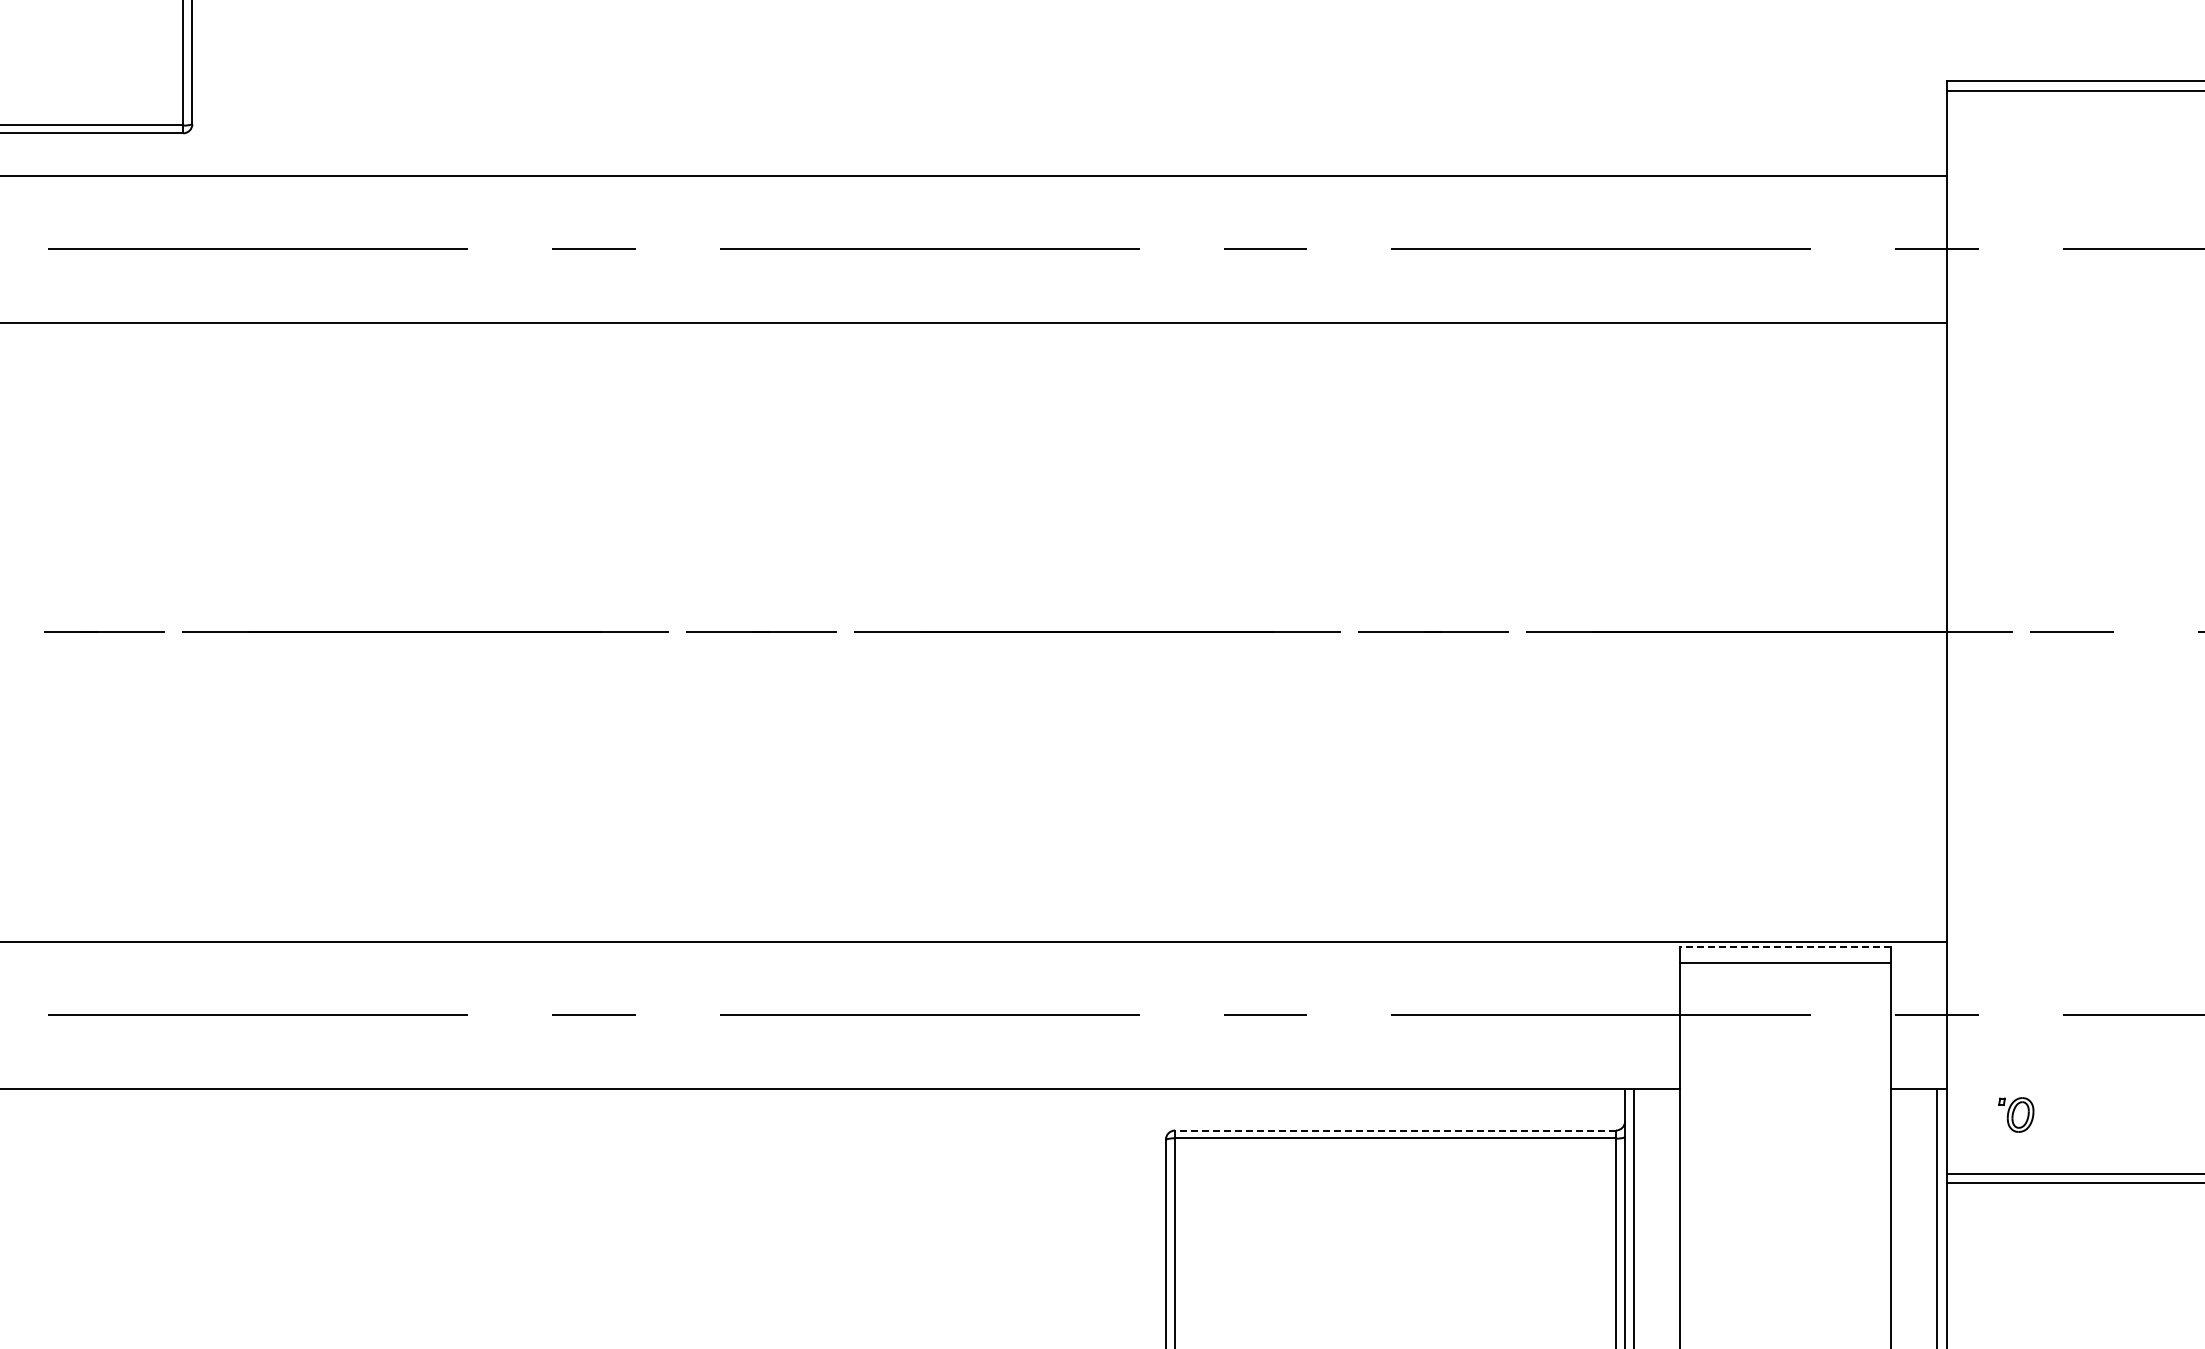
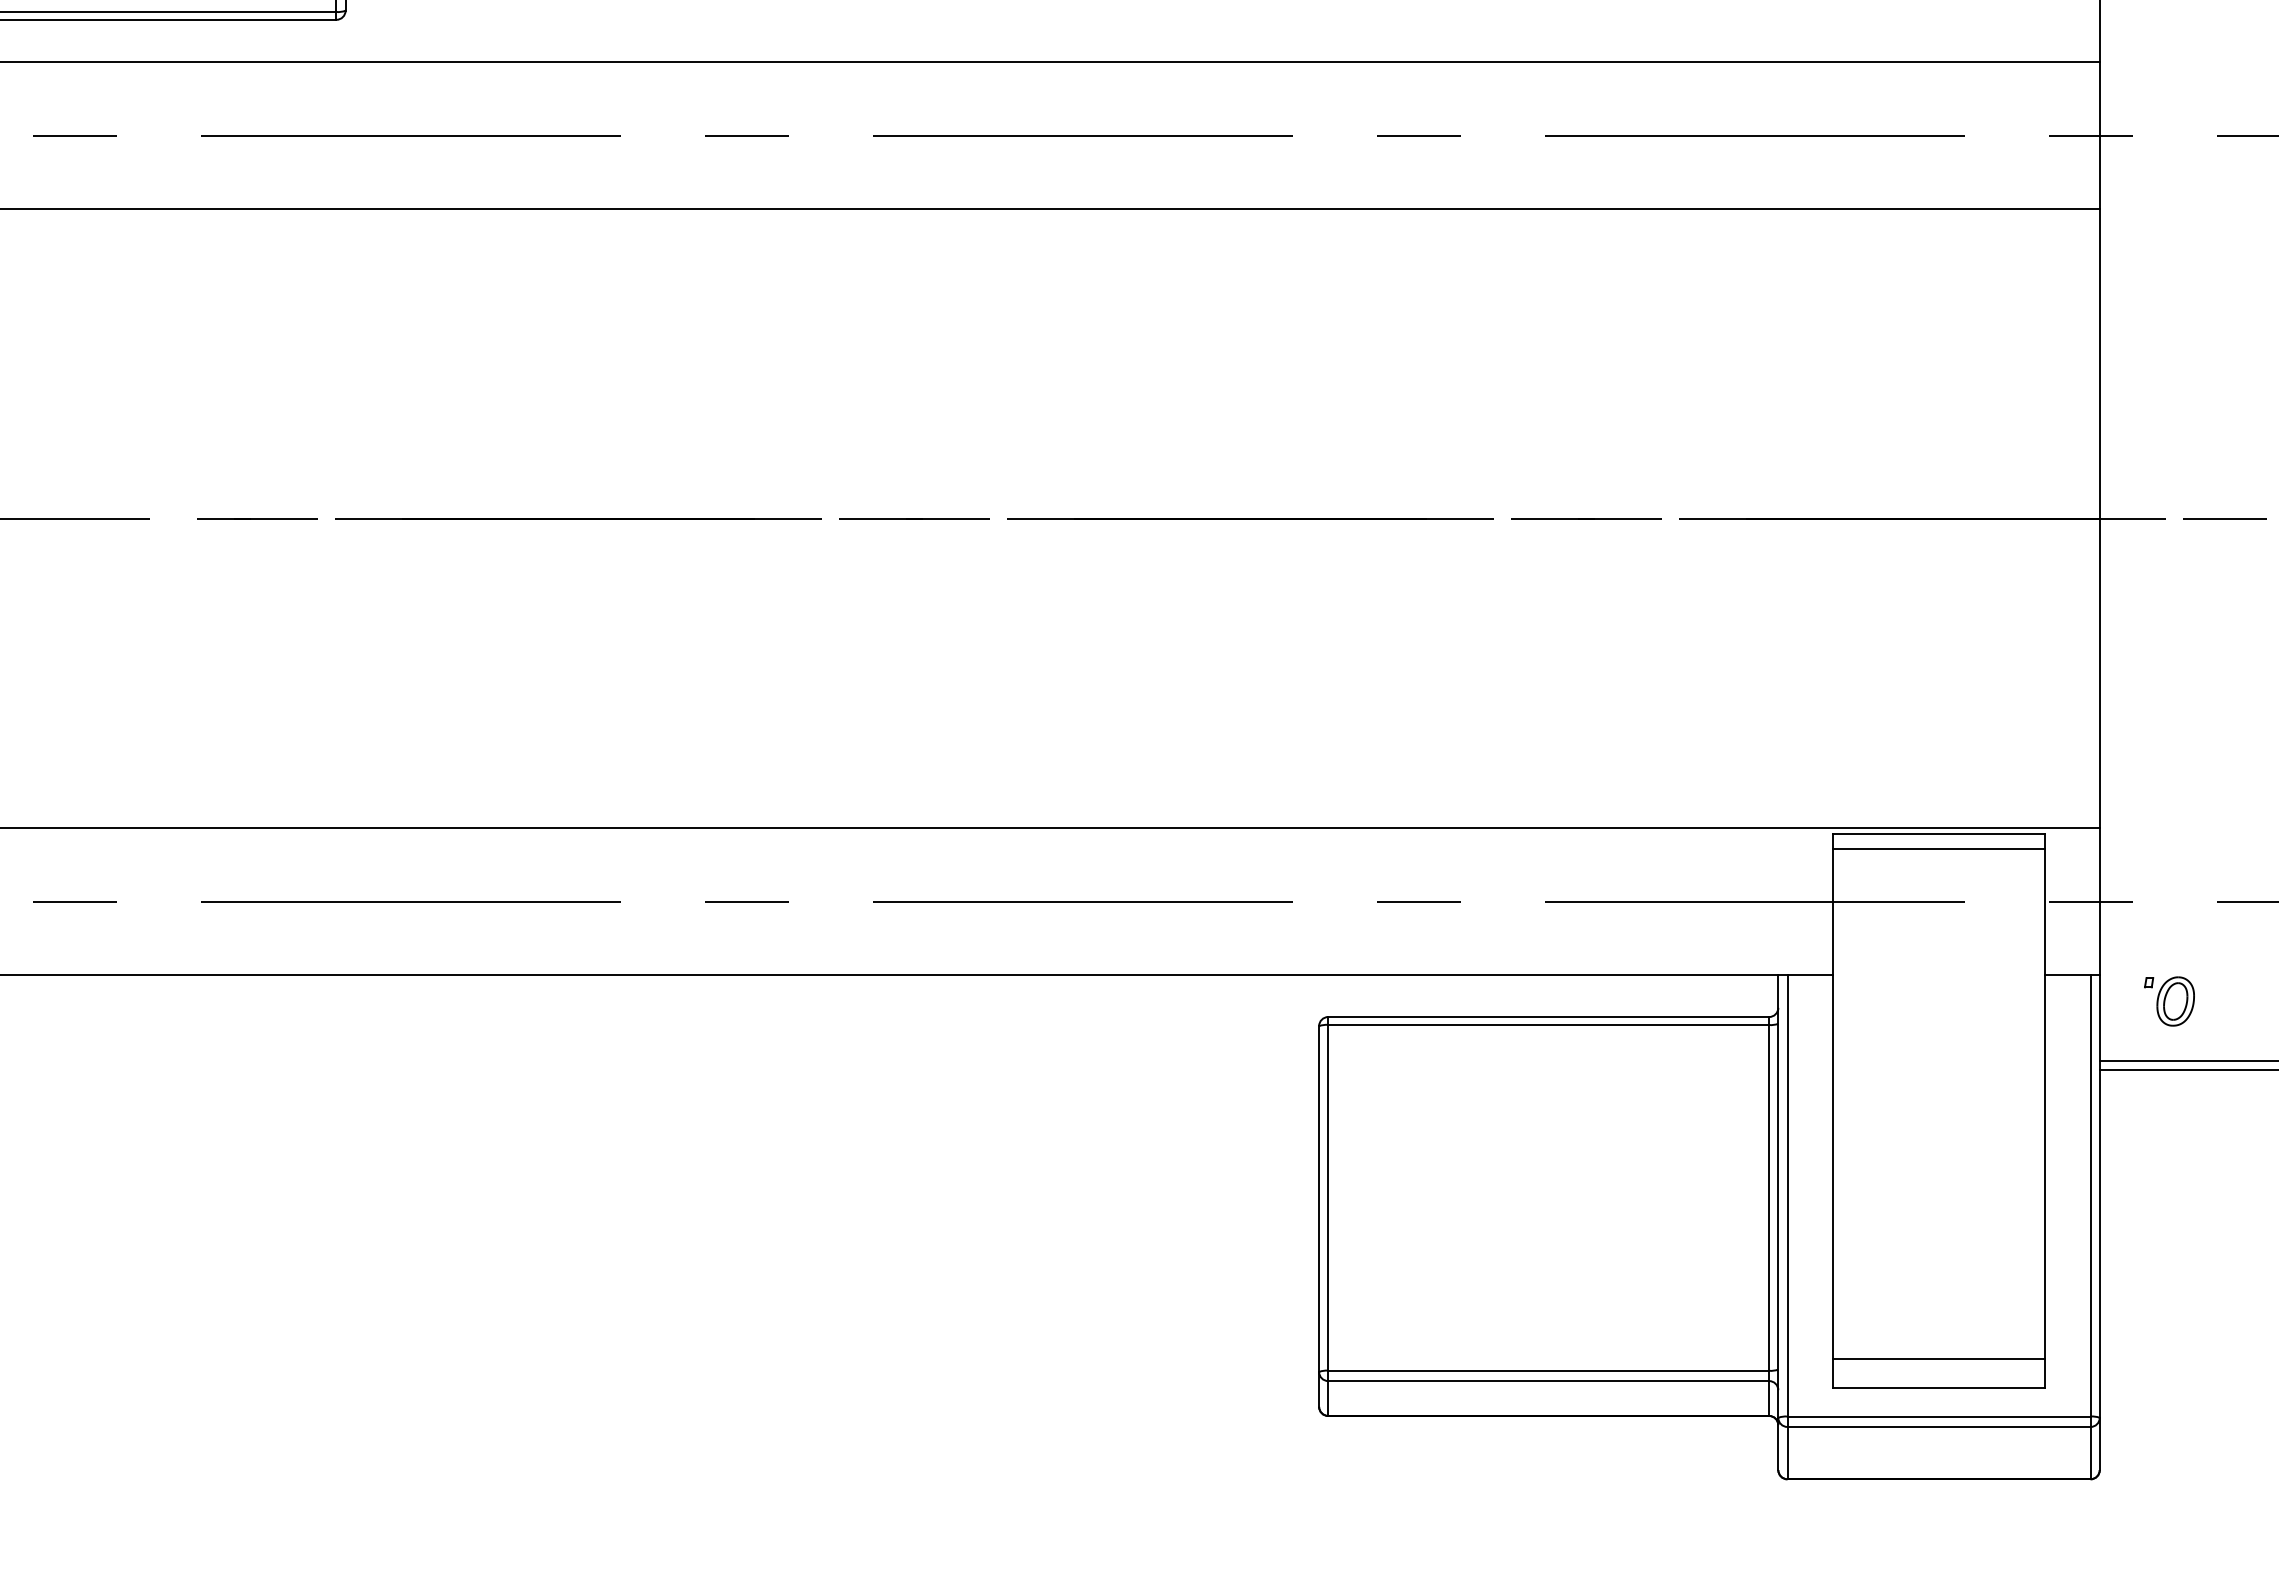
line: (1786, 947) -> (1939, 833), dashed -> solid
part: (2016, 1115) -> (2169, 1001), size x1.43
line: (1395, 1131) -> (1548, 1017), dashed -> solid

